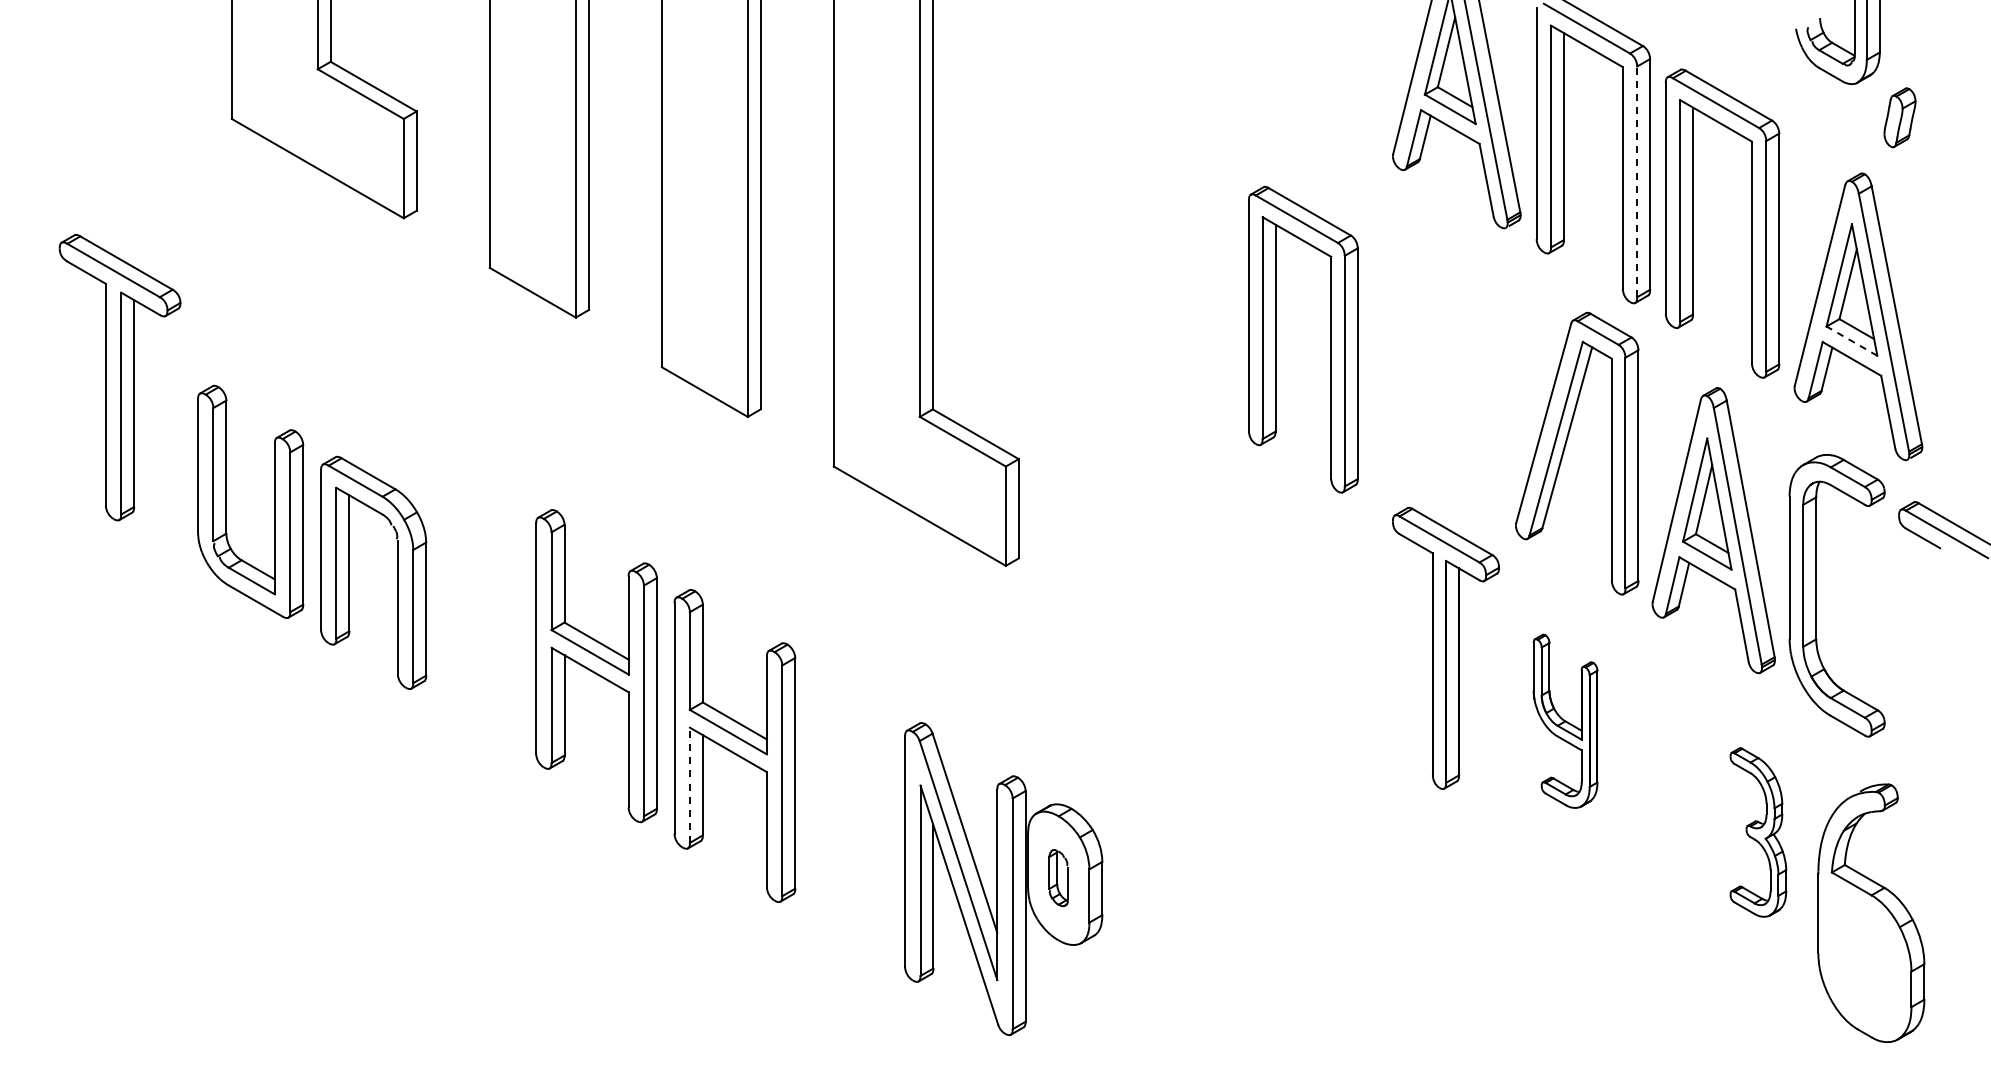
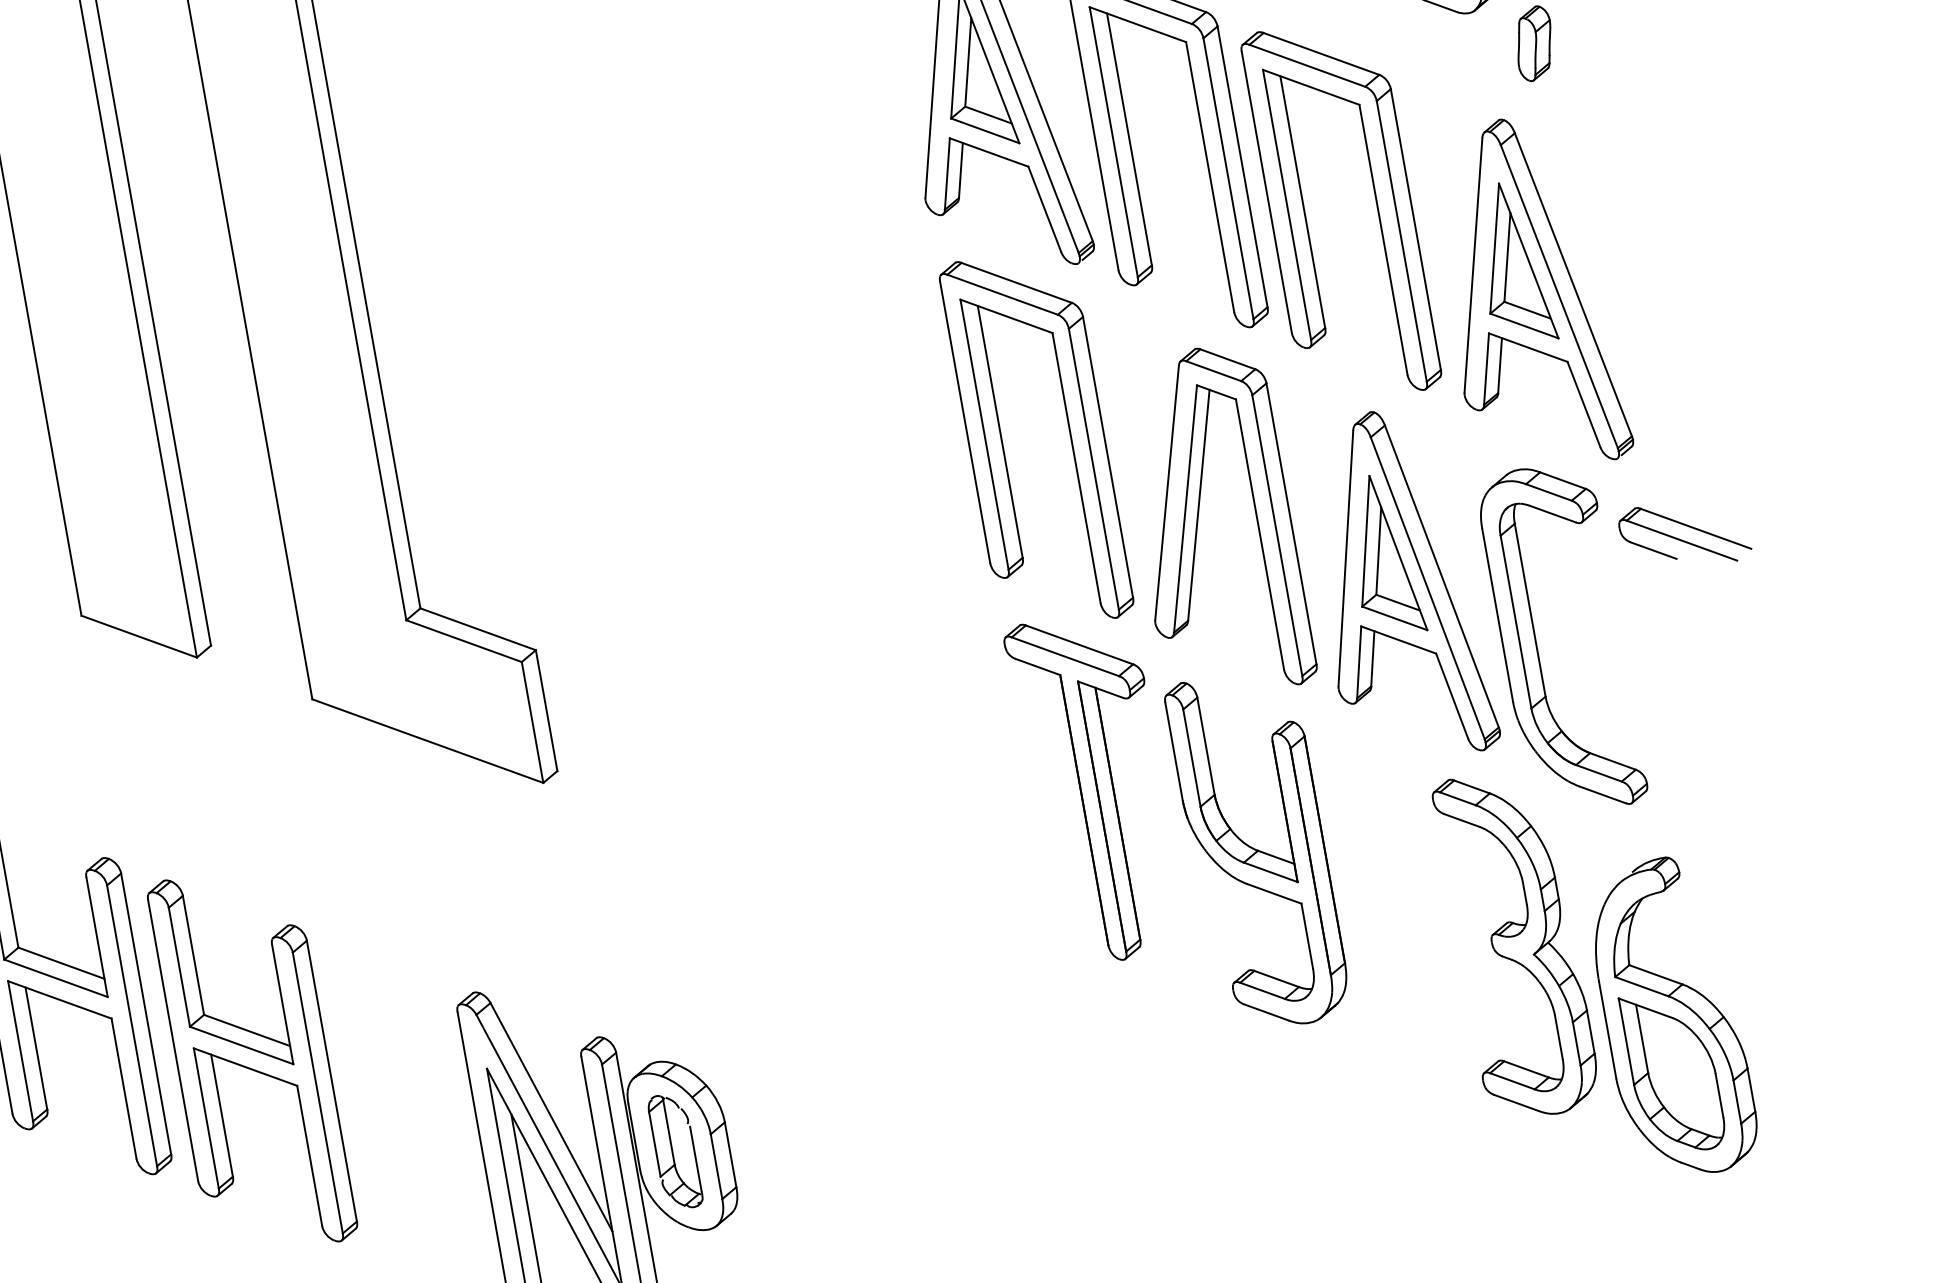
line: (1637, 181) -> (1228, 178), dashed -> solid
part: (1276, 339) -> (1003, 445), moved
line: (1851, 340) -> (1523, 325), dashed -> solid
part: (1565, 721) -> (1258, 851), size x1.67
line: (689, 785) -> (205, 1118), dashed -> solid
part: (1758, 832) -> (1517, 944), size x1.67
part: (1058, 877) -> (674, 1150), size x1.67
part: (1864, 956) -> (1673, 1072), added

